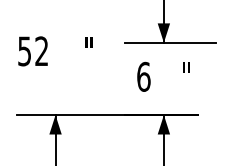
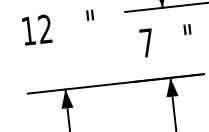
text: (24, 51) -> (28, 31), 52 -> 12
text: (143, 76) -> (146, 42), 6 -> 7

